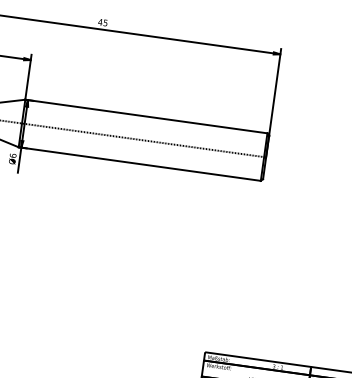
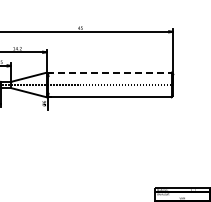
line: (147, 116) -> (109, 72), solid -> dashed

